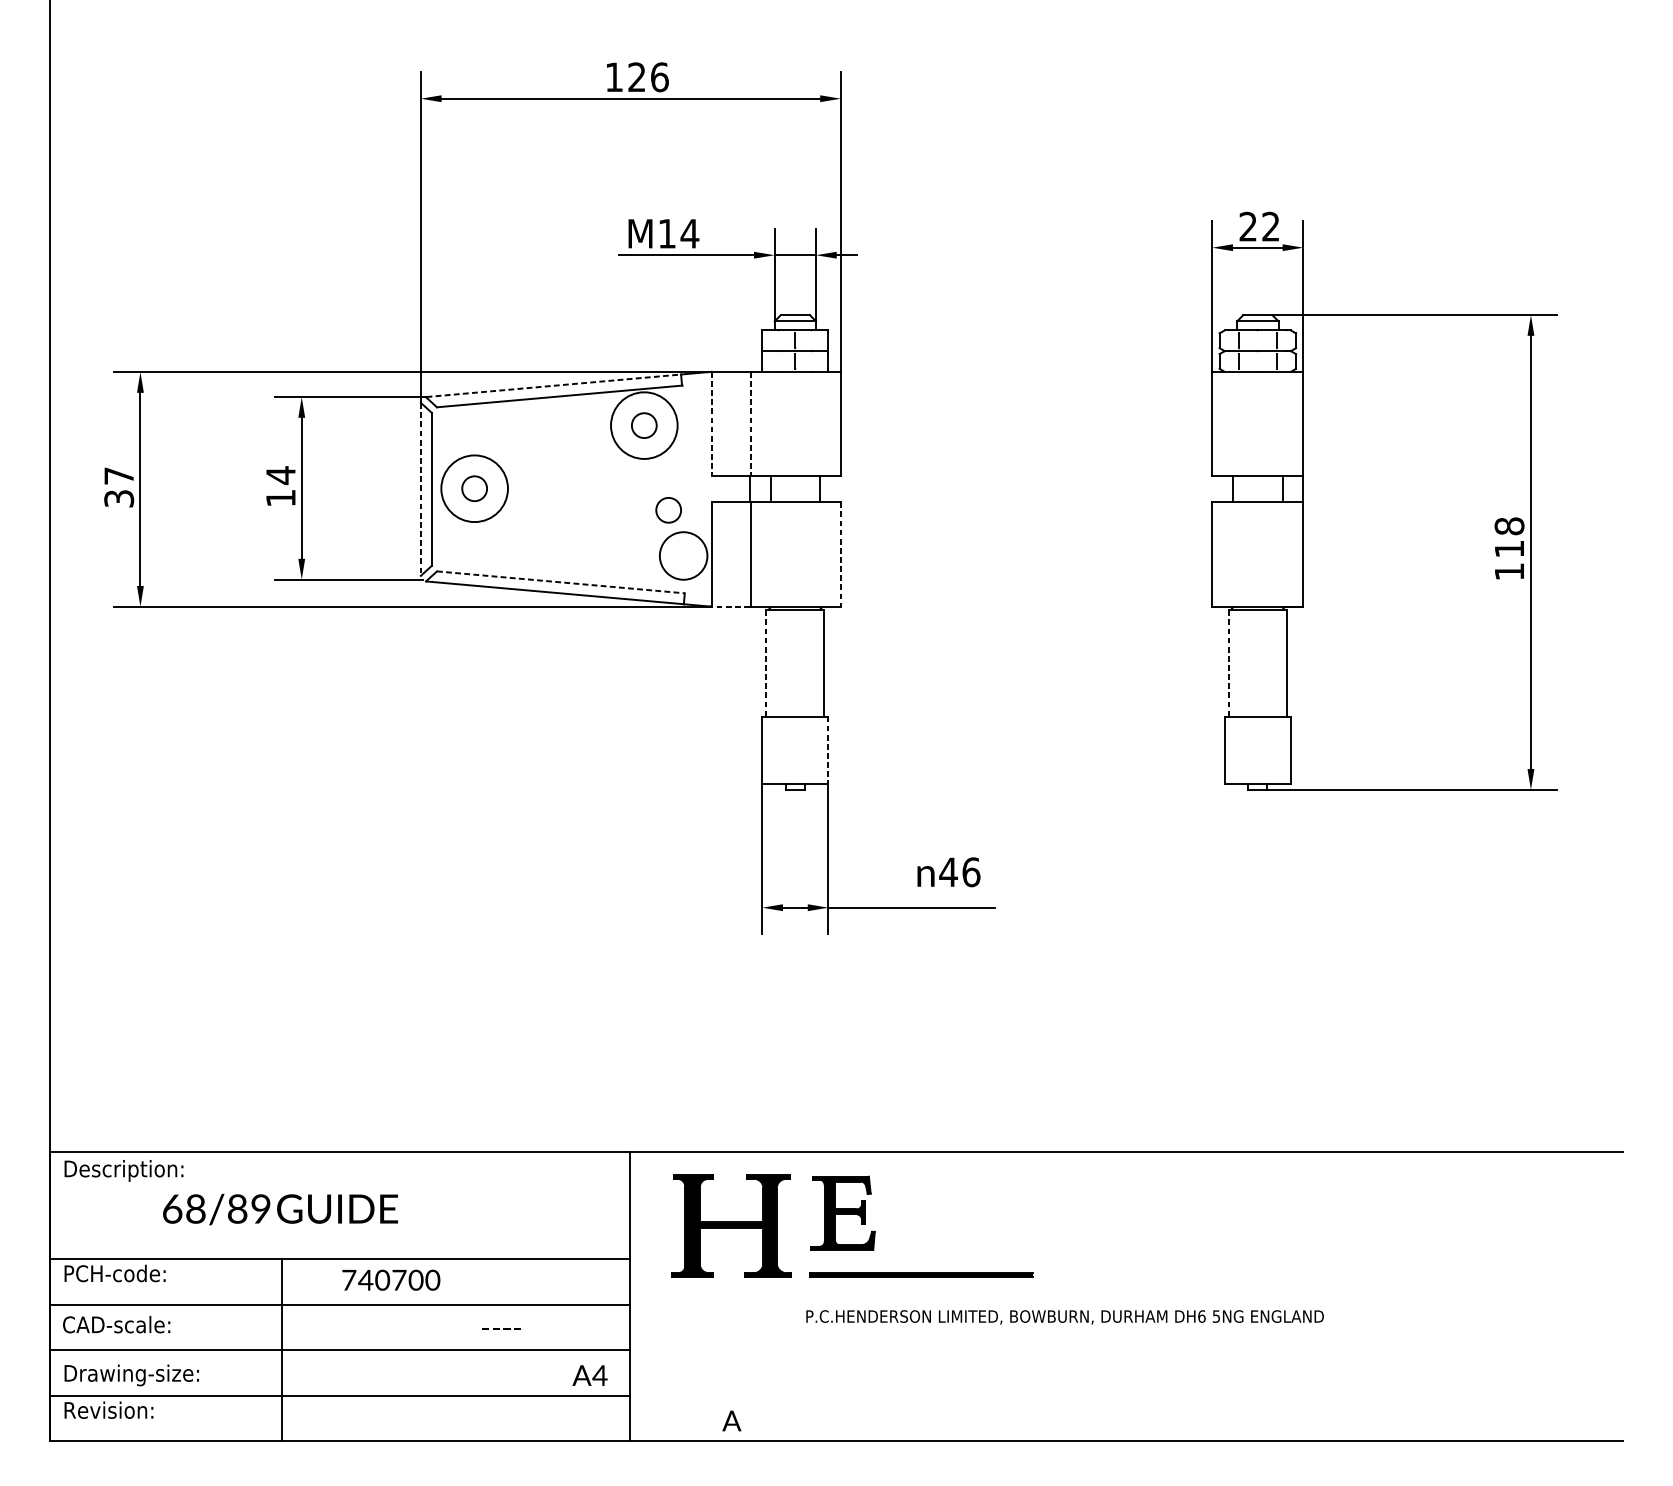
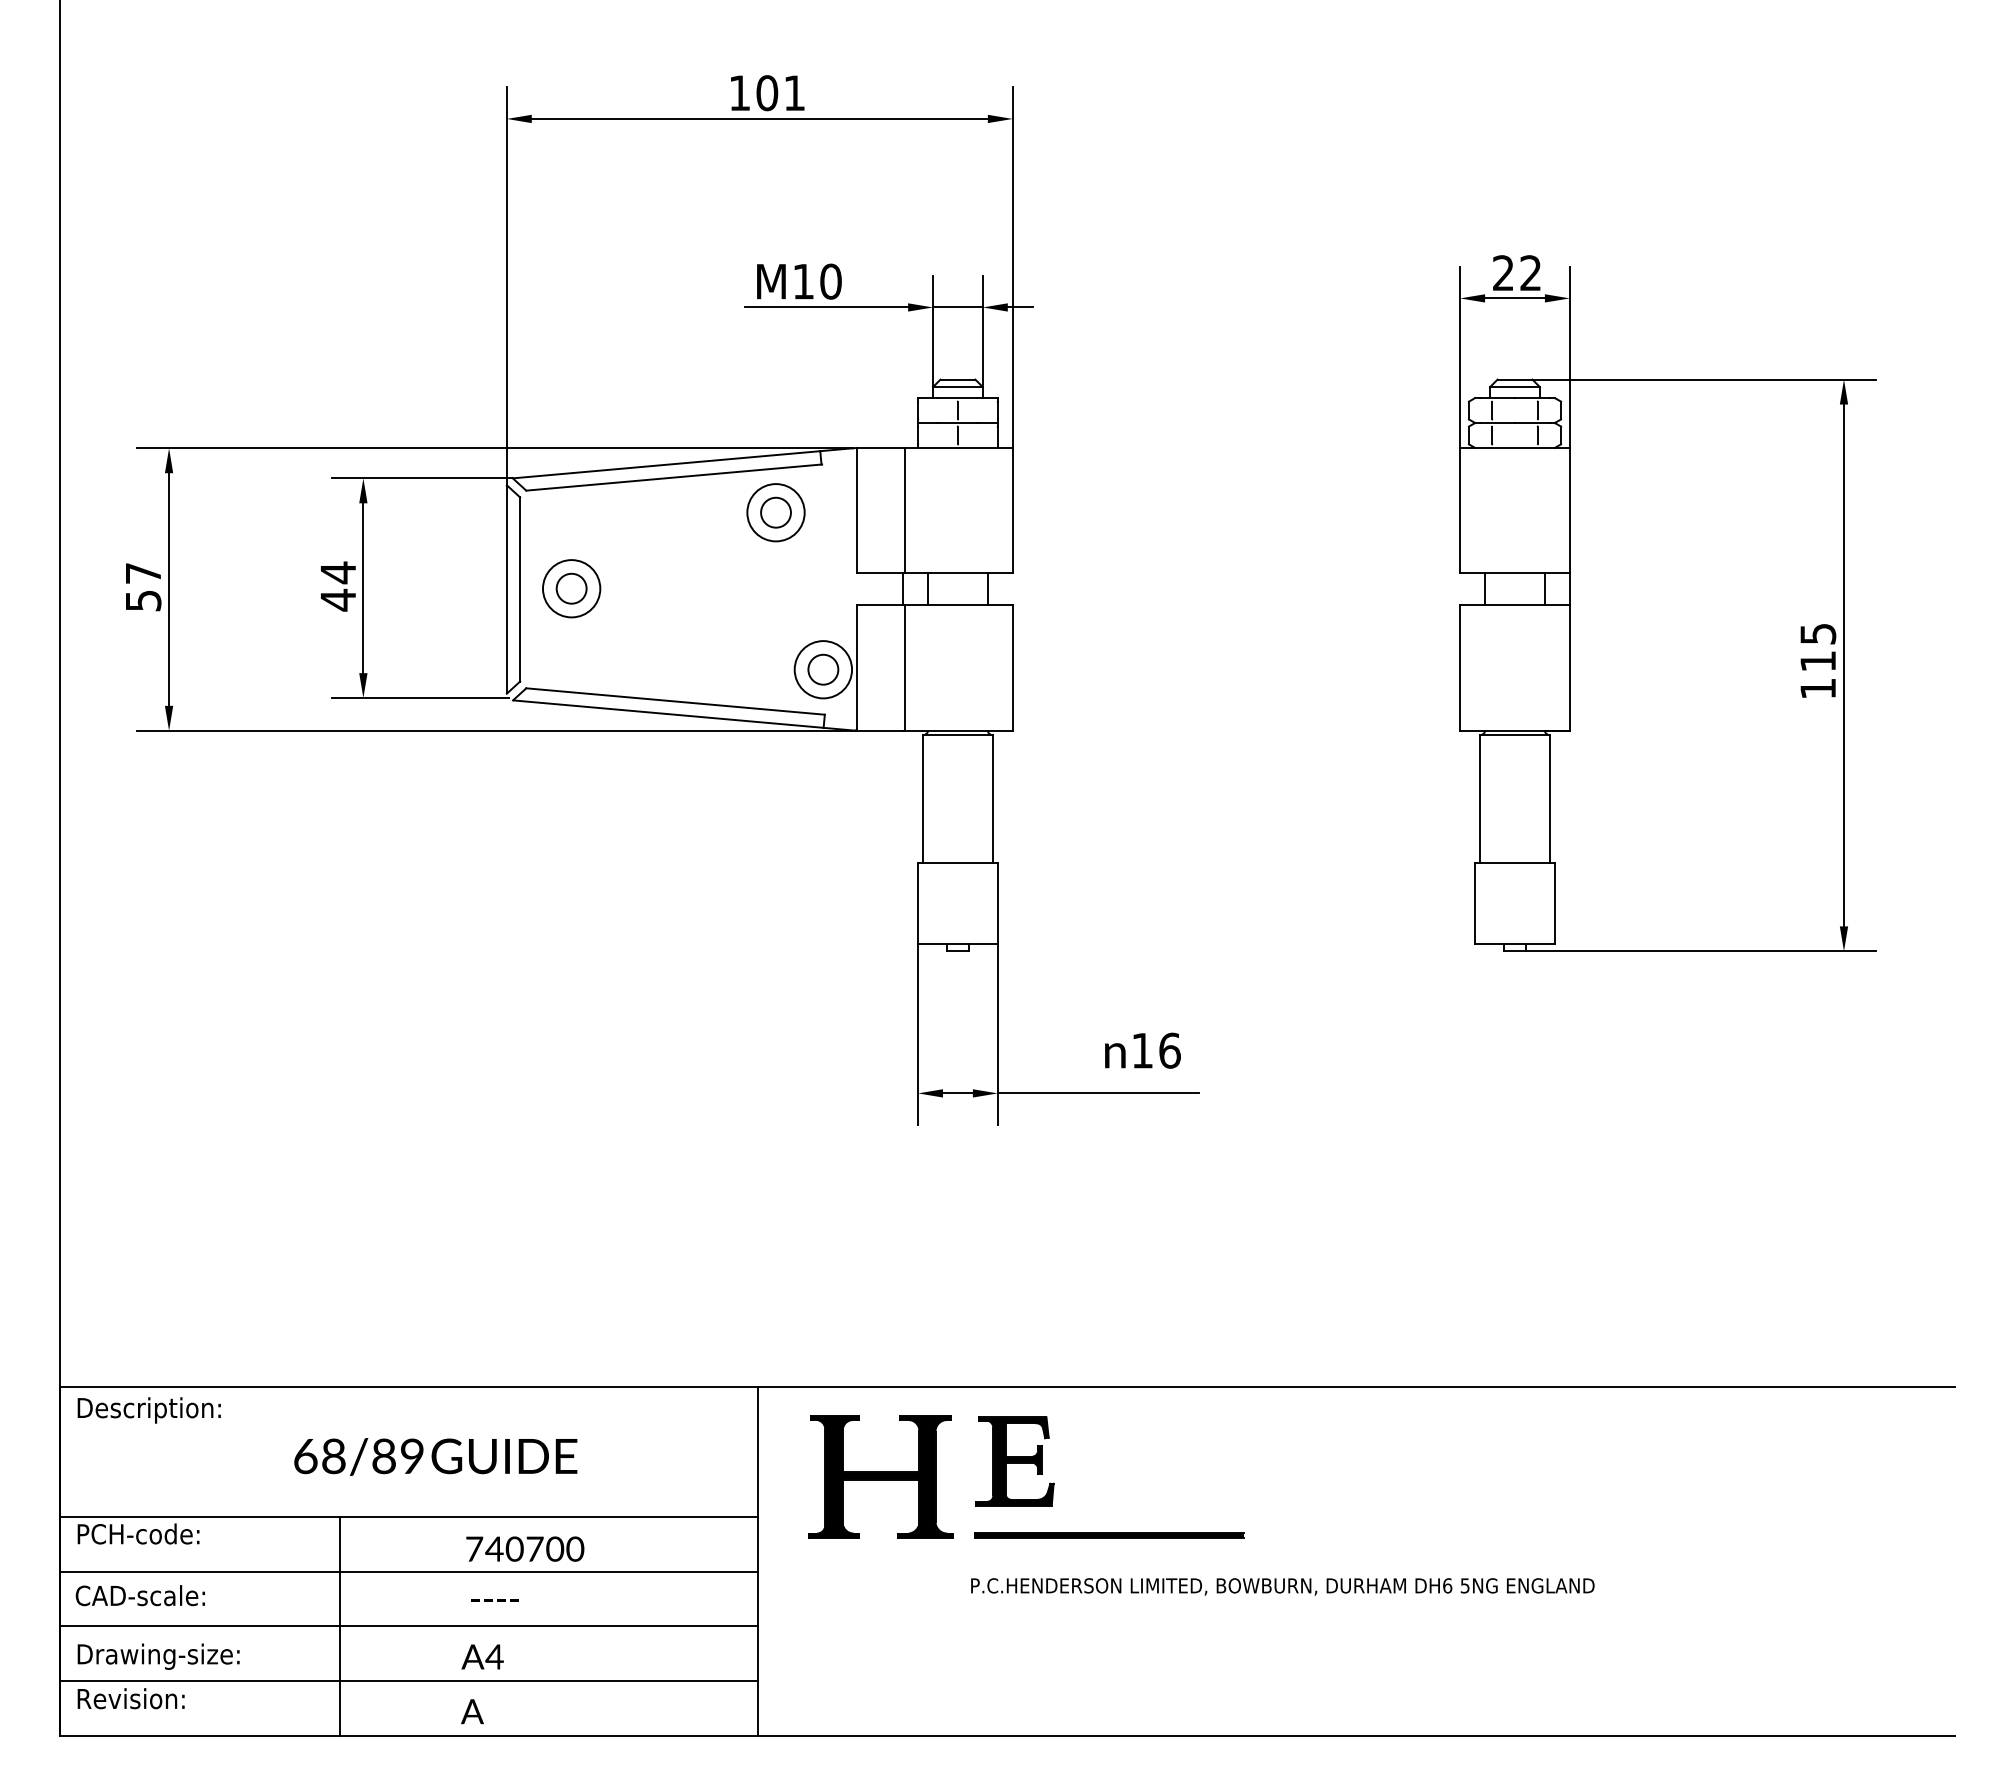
text: (648, 77) -> (780, 93), 126 -> 101
text: (689, 233) -> (830, 281), 14 -> 10
line: (553, 385) -> (666, 464), dashed -> solid
line: (711, 423) -> (856, 510), dashed -> solid
line: (751, 423) -> (905, 510), dashed -> solid
circle: (643, 425) -> (775, 512), size x0.71
circle: (474, 488) -> (571, 588), size x0.71
line: (420, 489) -> (506, 589), dashed -> solid
text: (280, 497) -> (337, 599), 14 -> 44
text: (118, 498) -> (142, 600), 37 -> 57
circle: (668, 510) -> (823, 669), moved
text: (1509, 525) -> (1818, 633), 118 -> 115
line: (840, 554) -> (1012, 667), dashed -> solid
line: (560, 582) -> (675, 701), dashed -> solid
line: (730, 606) -> (879, 730), dashed -> solid
line: (766, 662) -> (923, 798), dashed -> solid
line: (1229, 662) -> (1480, 798), dashed -> solid
line: (828, 750) -> (997, 903), dashed -> solid
text: (948, 872) -> (1142, 1050), 46 -> 16
text: (280, 1209) -> (435, 1456), moved
text: (391, 1279) -> (525, 1548), moved
text: (501, 1328) -> (494, 1600), moved
text: (589, 1375) -> (482, 1656), moved
text: (731, 1420) -> (472, 1711), moved

